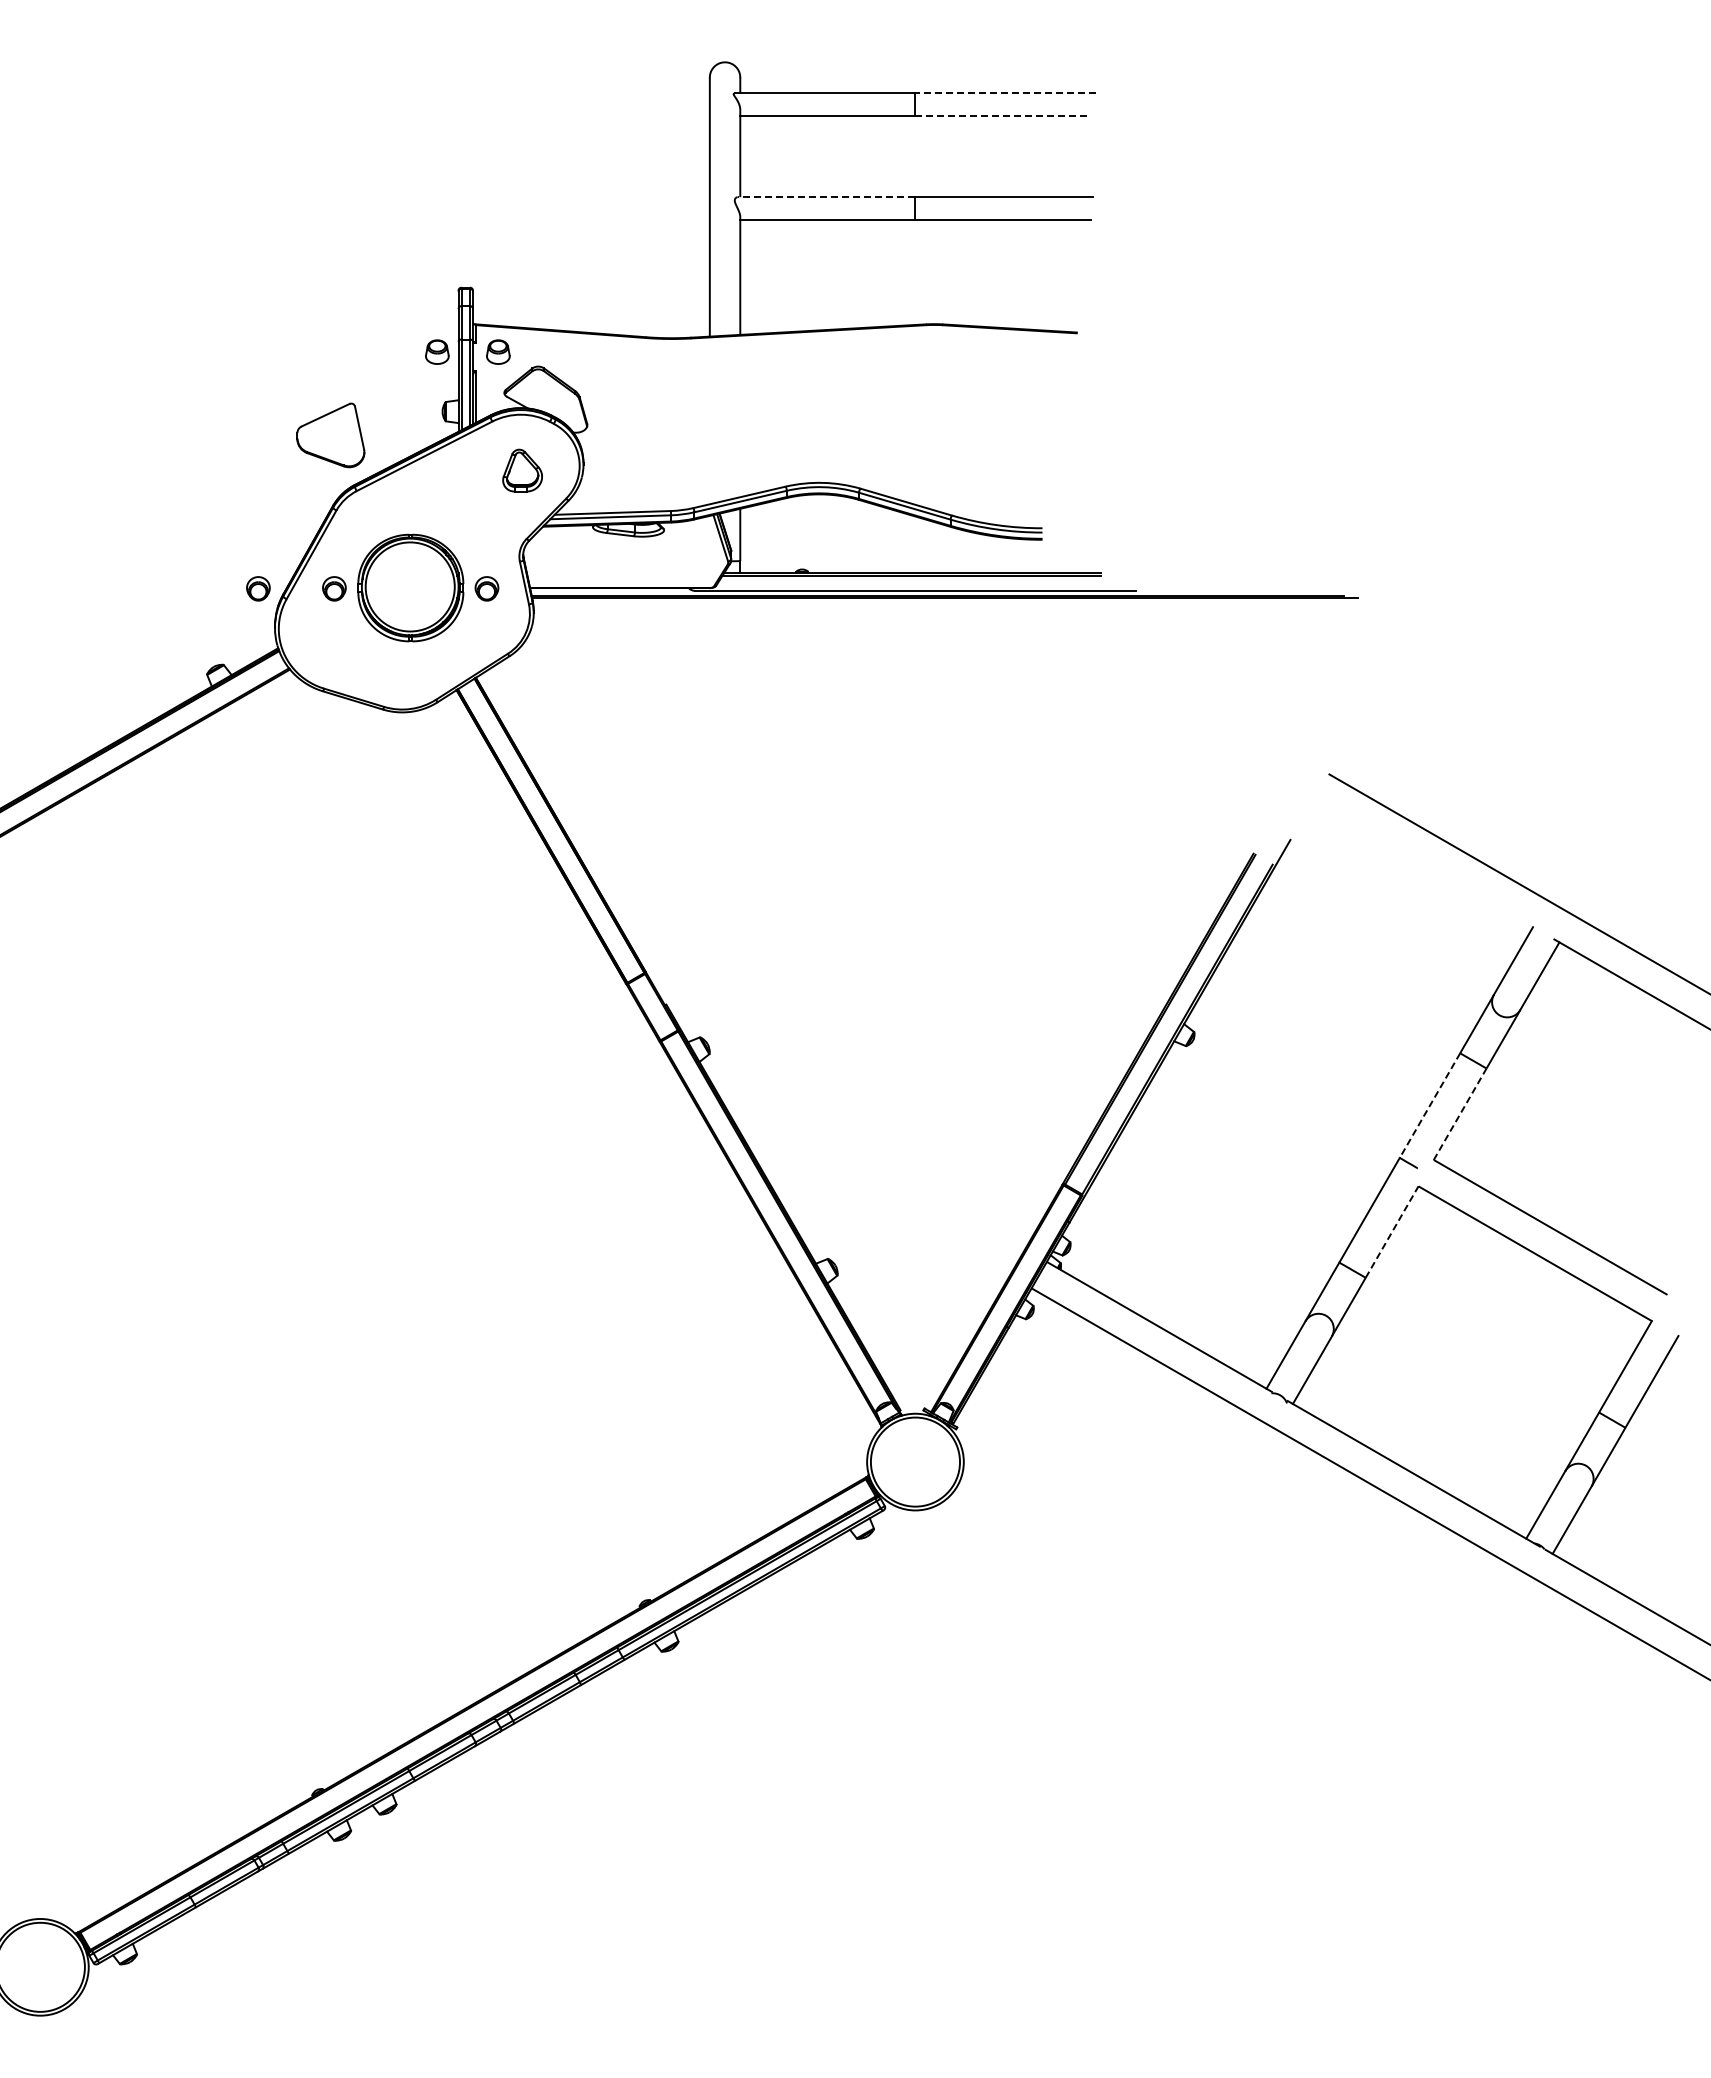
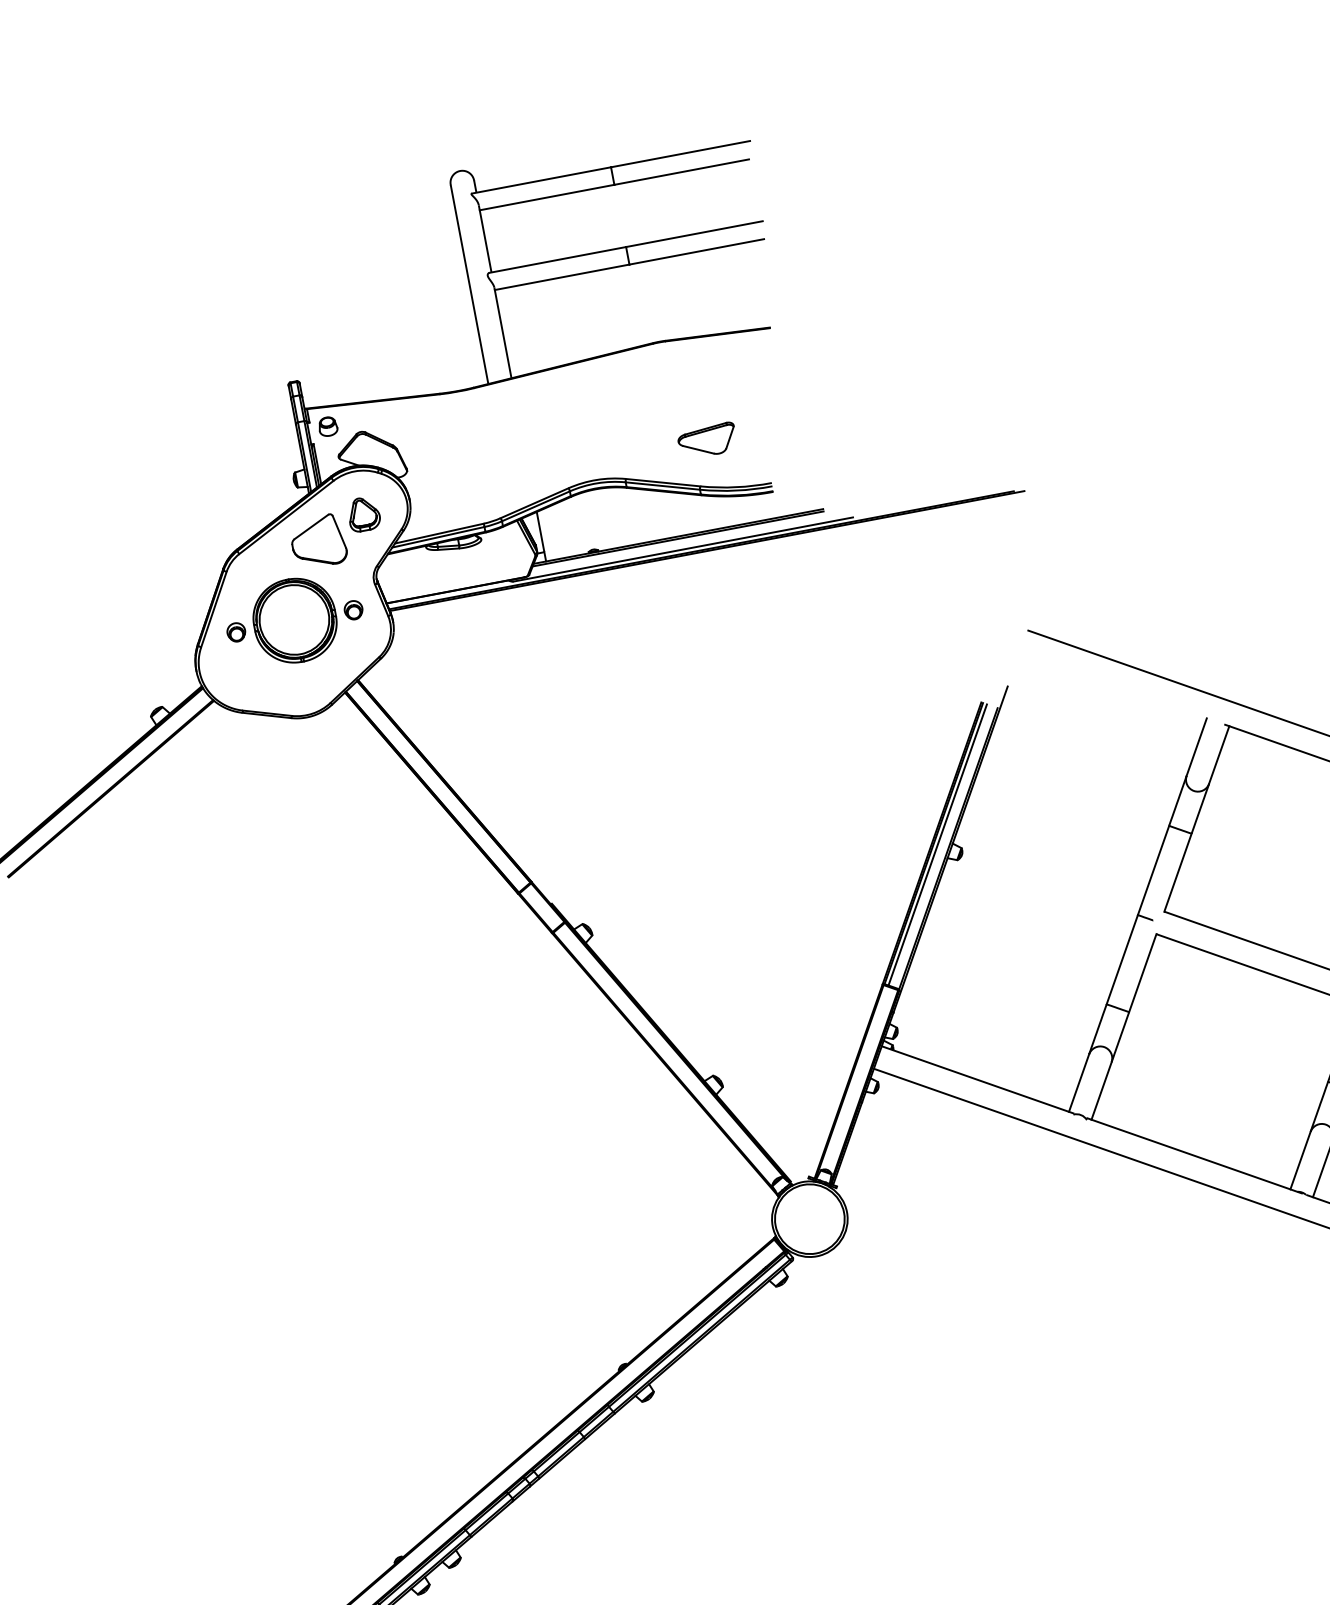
line: (1005, 93) -> (680, 154), dashed -> solid
line: (1003, 116) -> (682, 172), dashed -> solid
line: (826, 197) -> (557, 260), dashed -> solid
part: (437, 351) -> (281, 435), removed
part: (330, 435) -> (318, 541), moved
part: (971, 460) -> (707, 441), added
part: (258, 588) -> (178, 643), removed
line: (1164, 1022) -> (937, 845), added
line: (1429, 1106) -> (1153, 871), dashed -> solid
line: (1460, 1114) -> (1178, 872), dashed -> solid
line: (1392, 1232) -> (1143, 973), dashed -> solid

